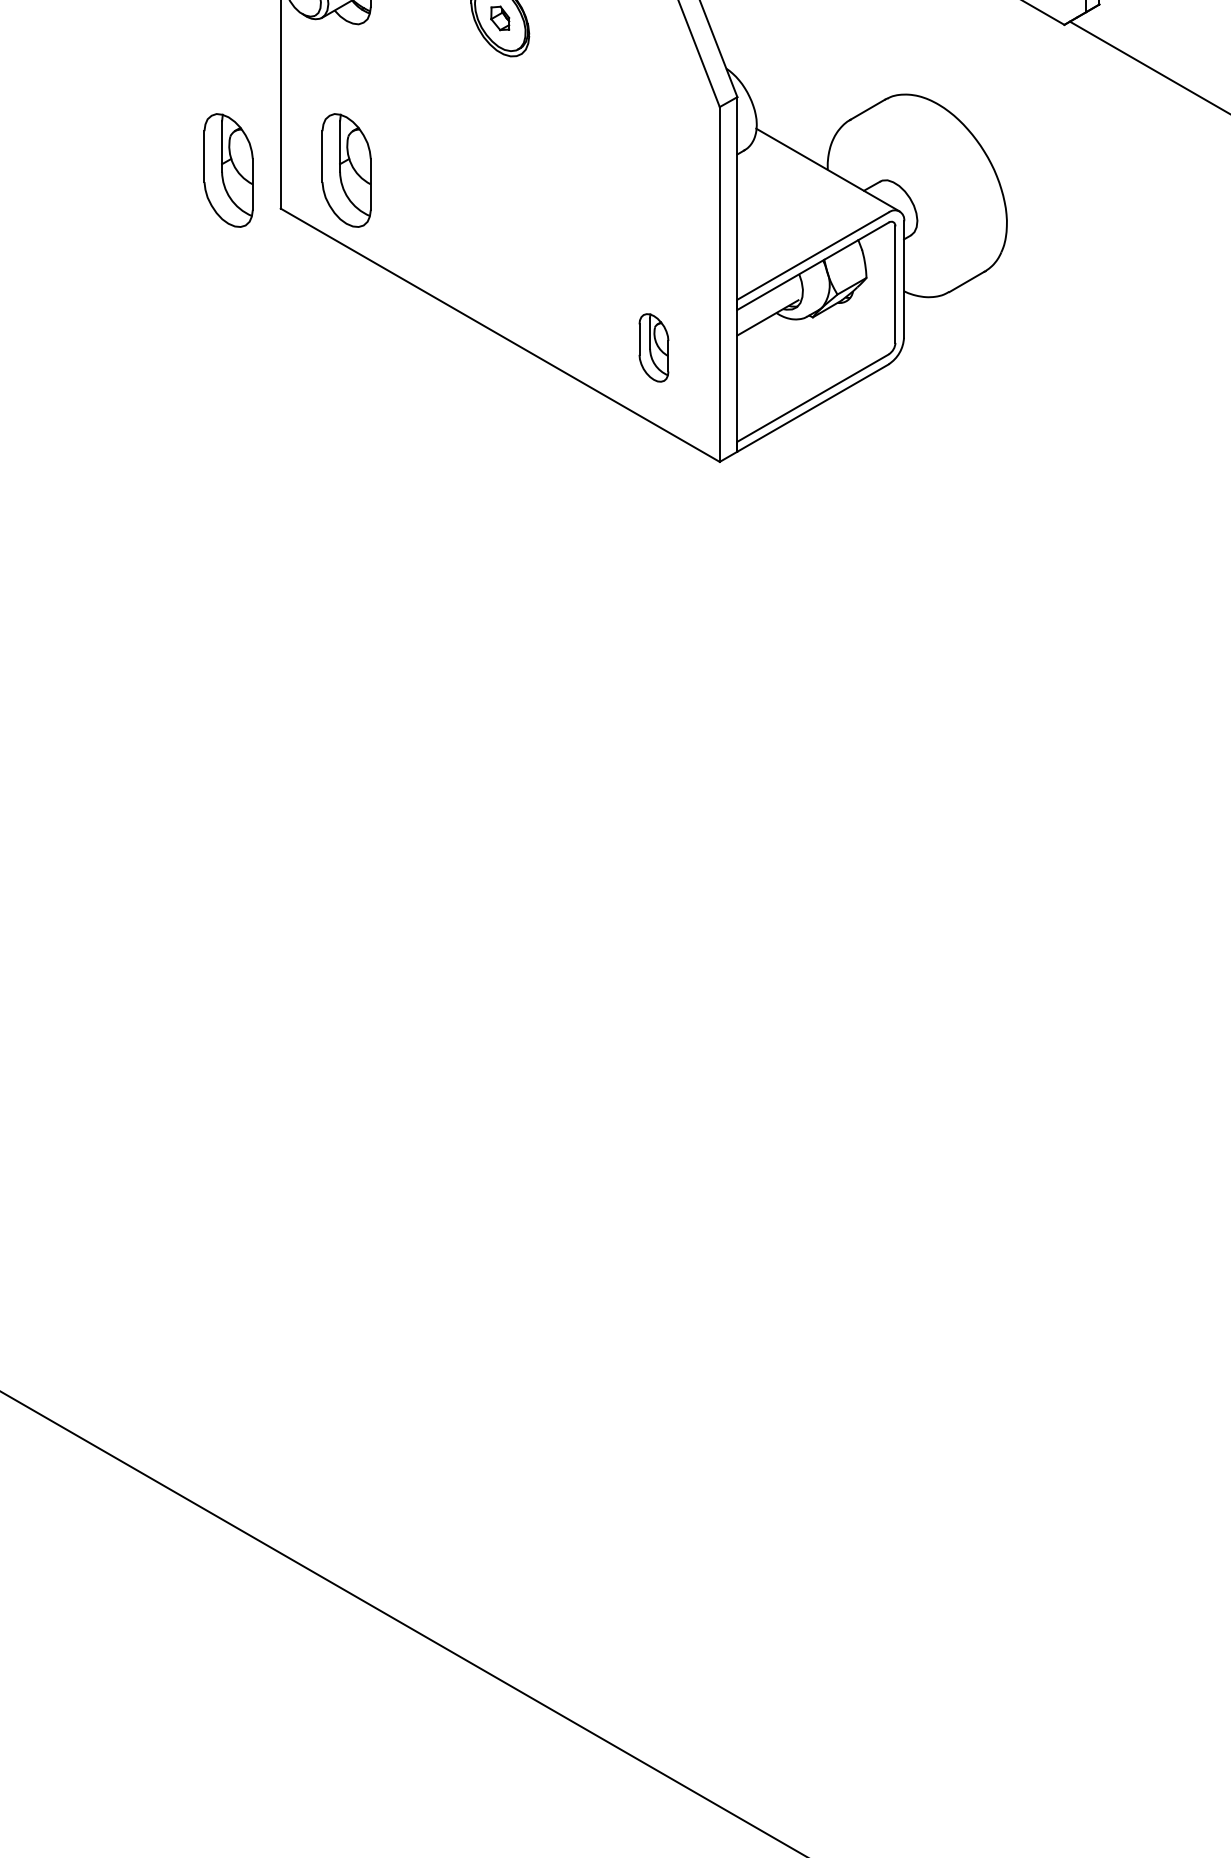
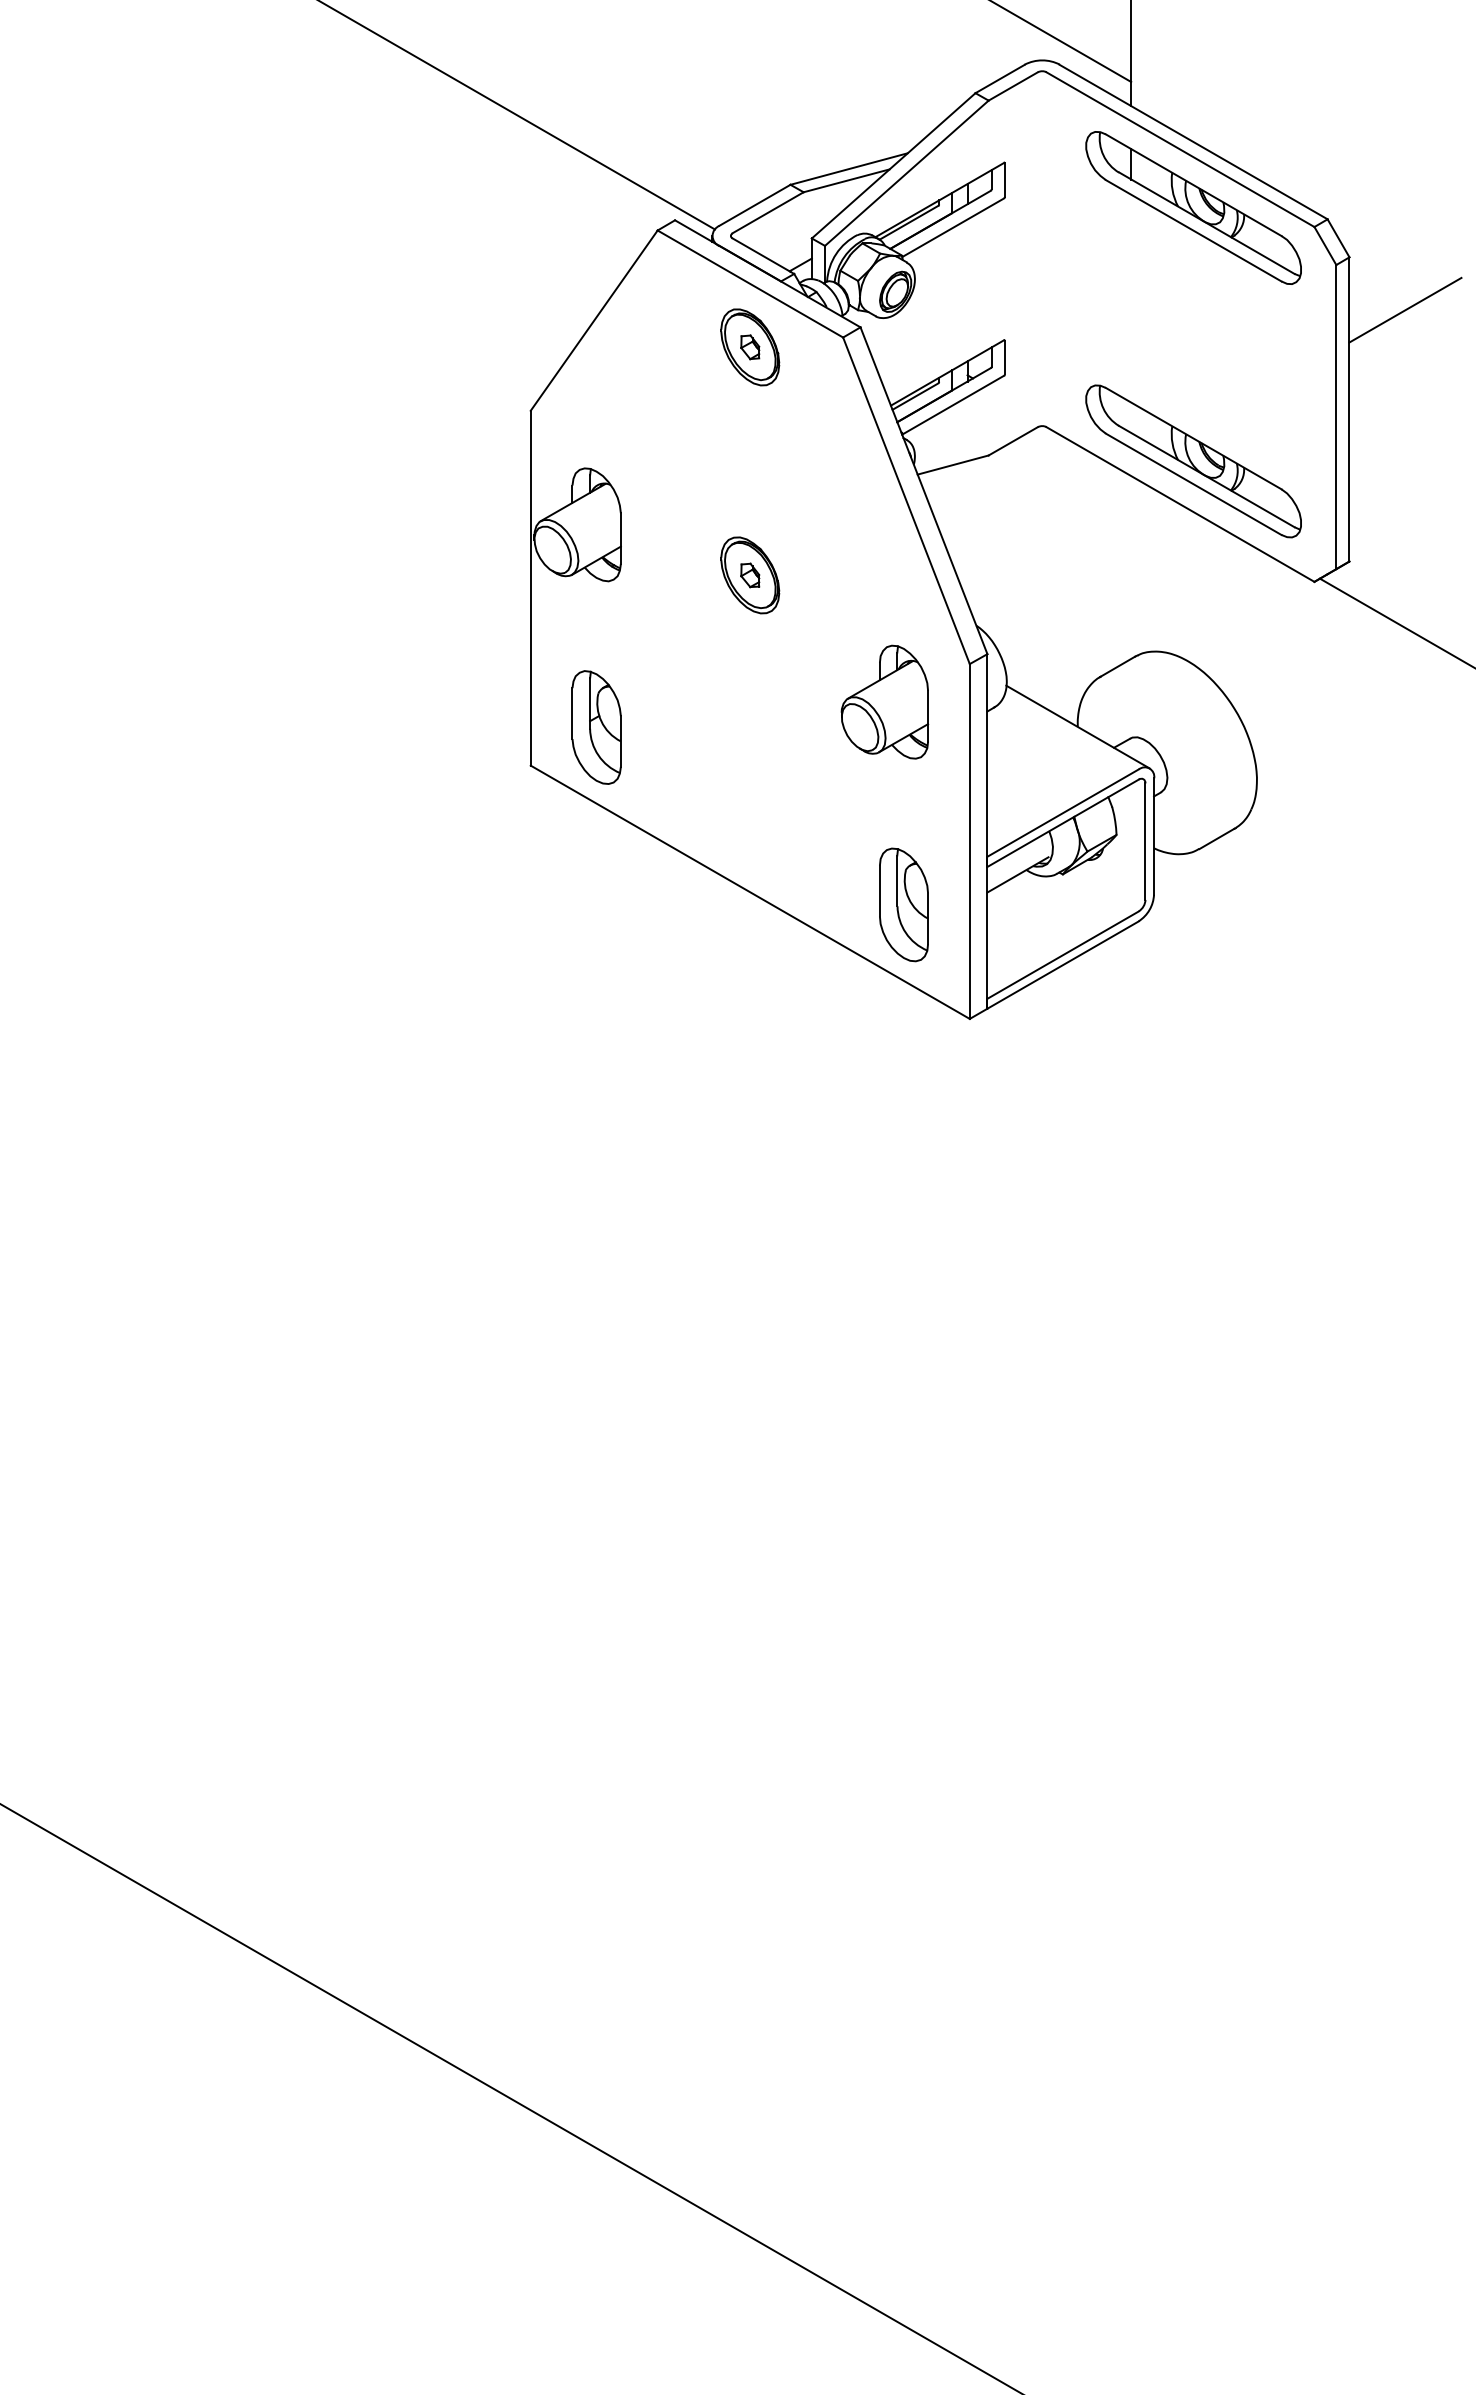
part: (634, 144) -> (884, 701), added
part: (228, 170) -> (478, 727), removed
part: (653, 347) -> (903, 904), size x1.67

